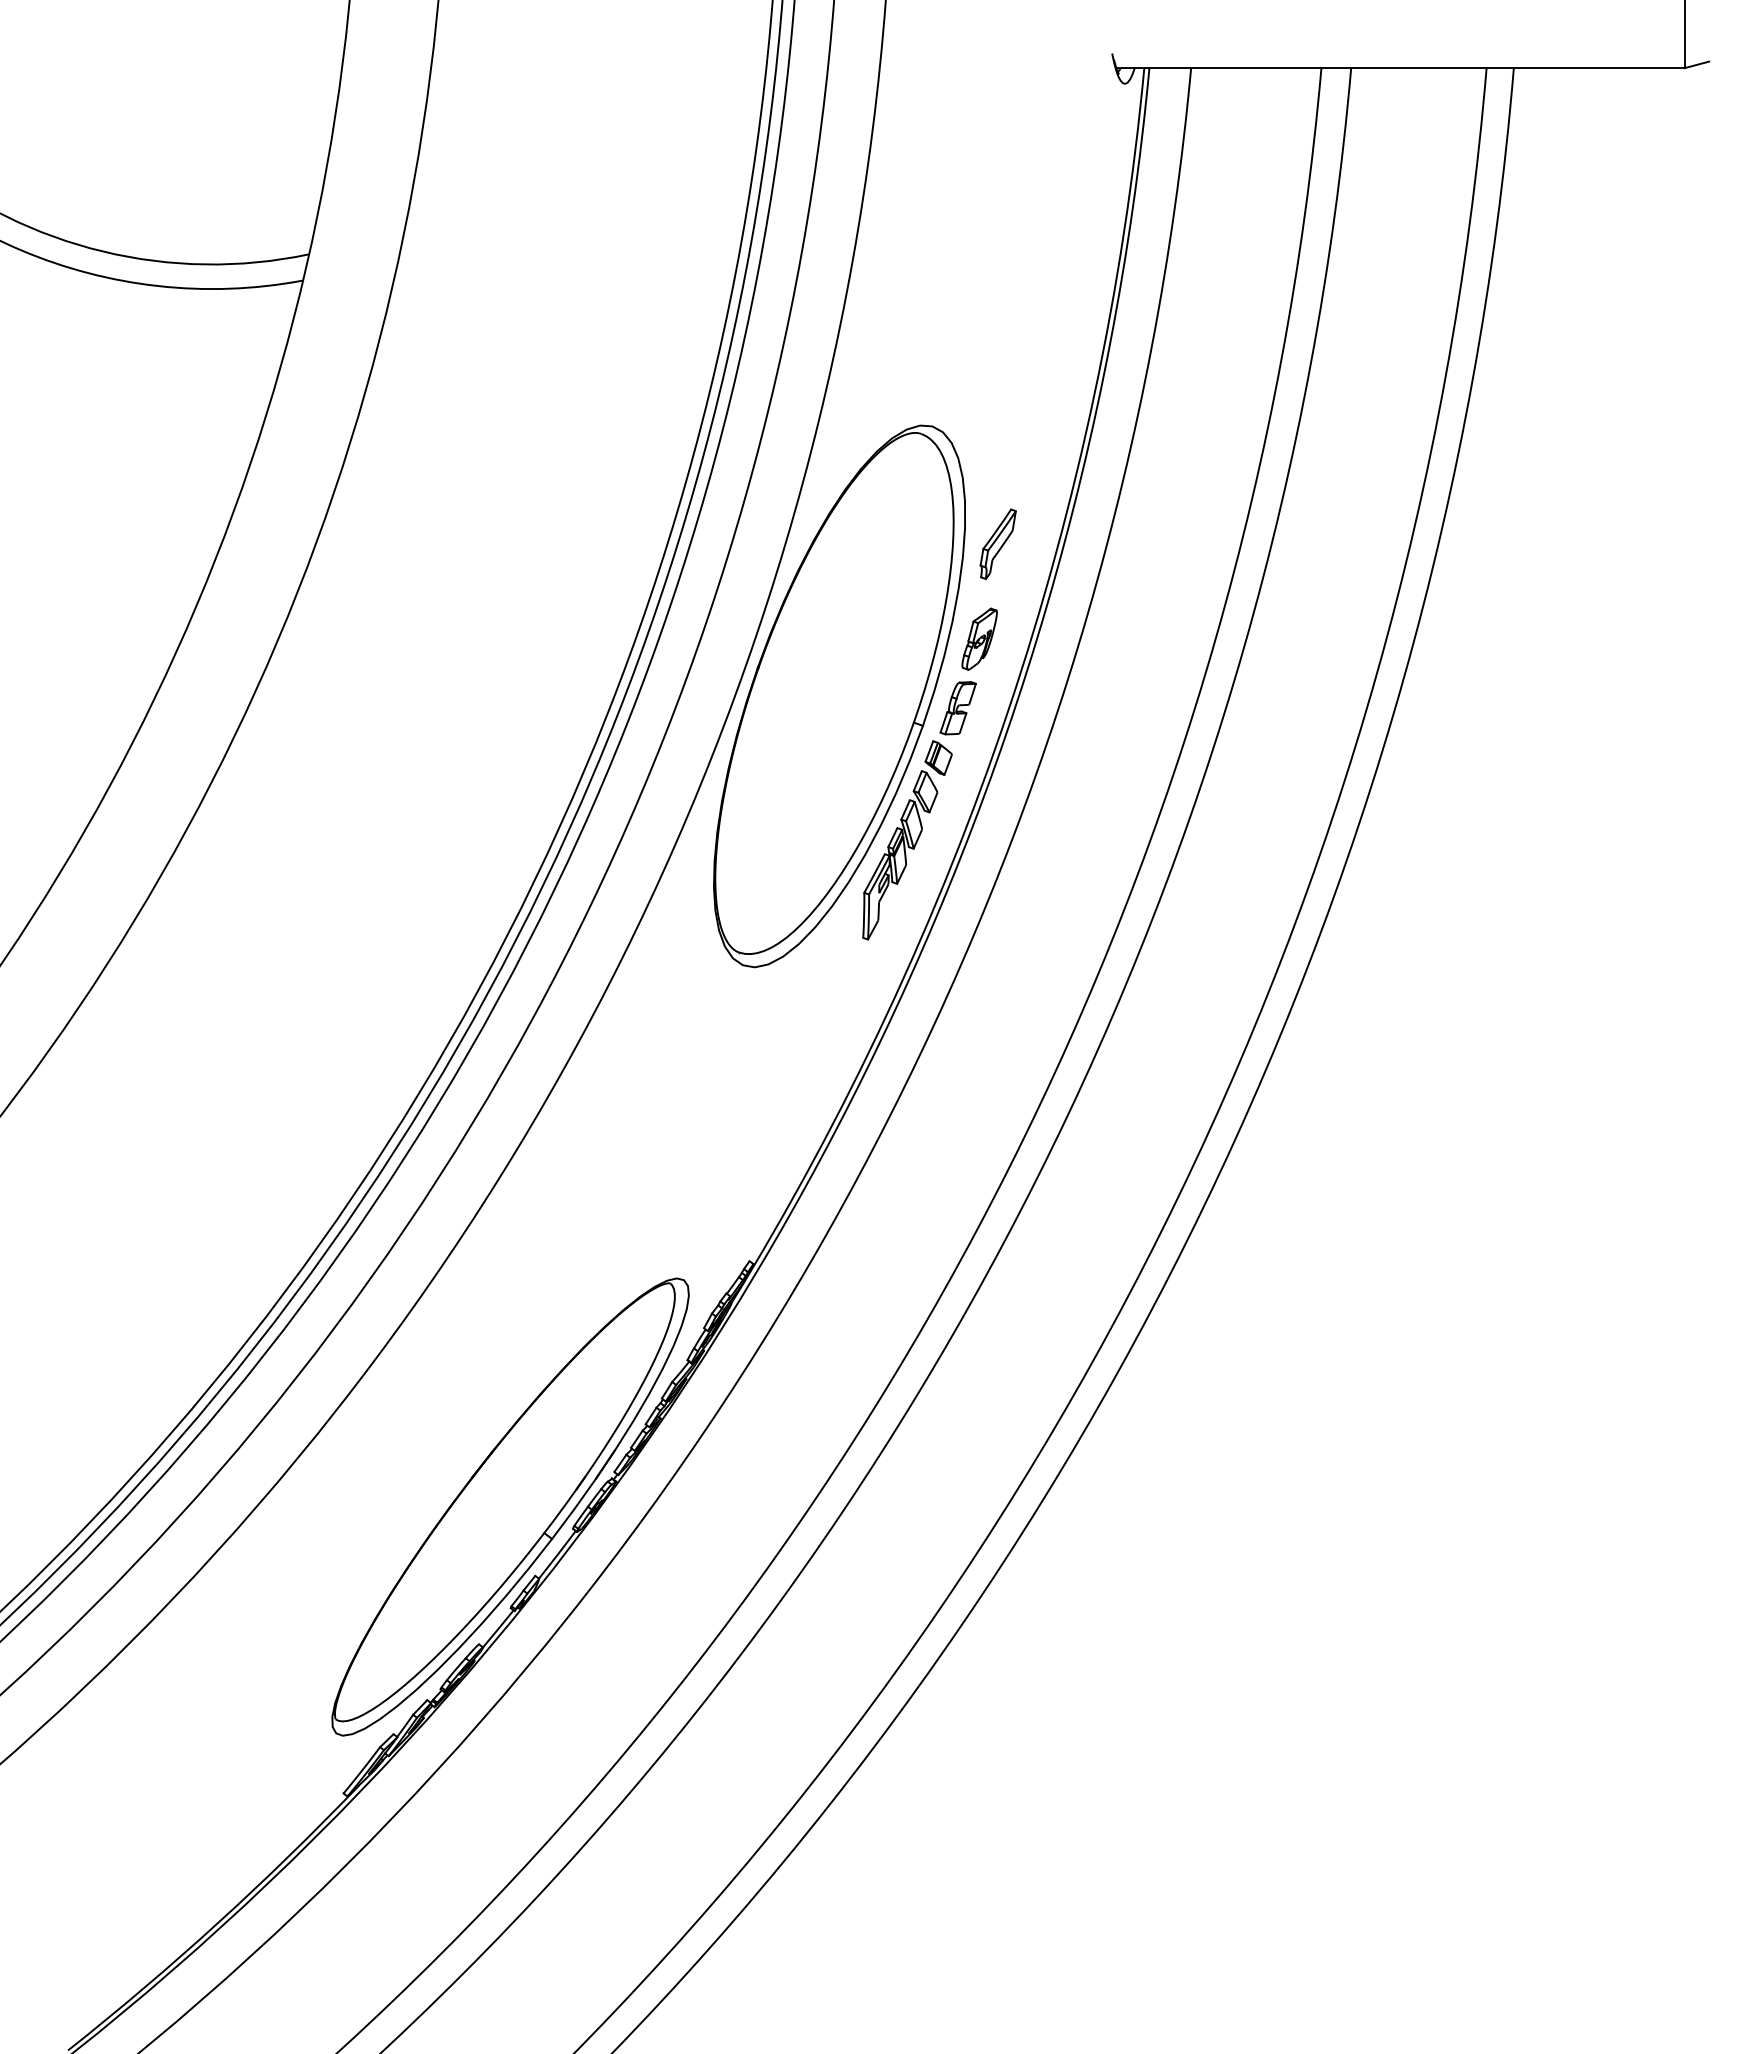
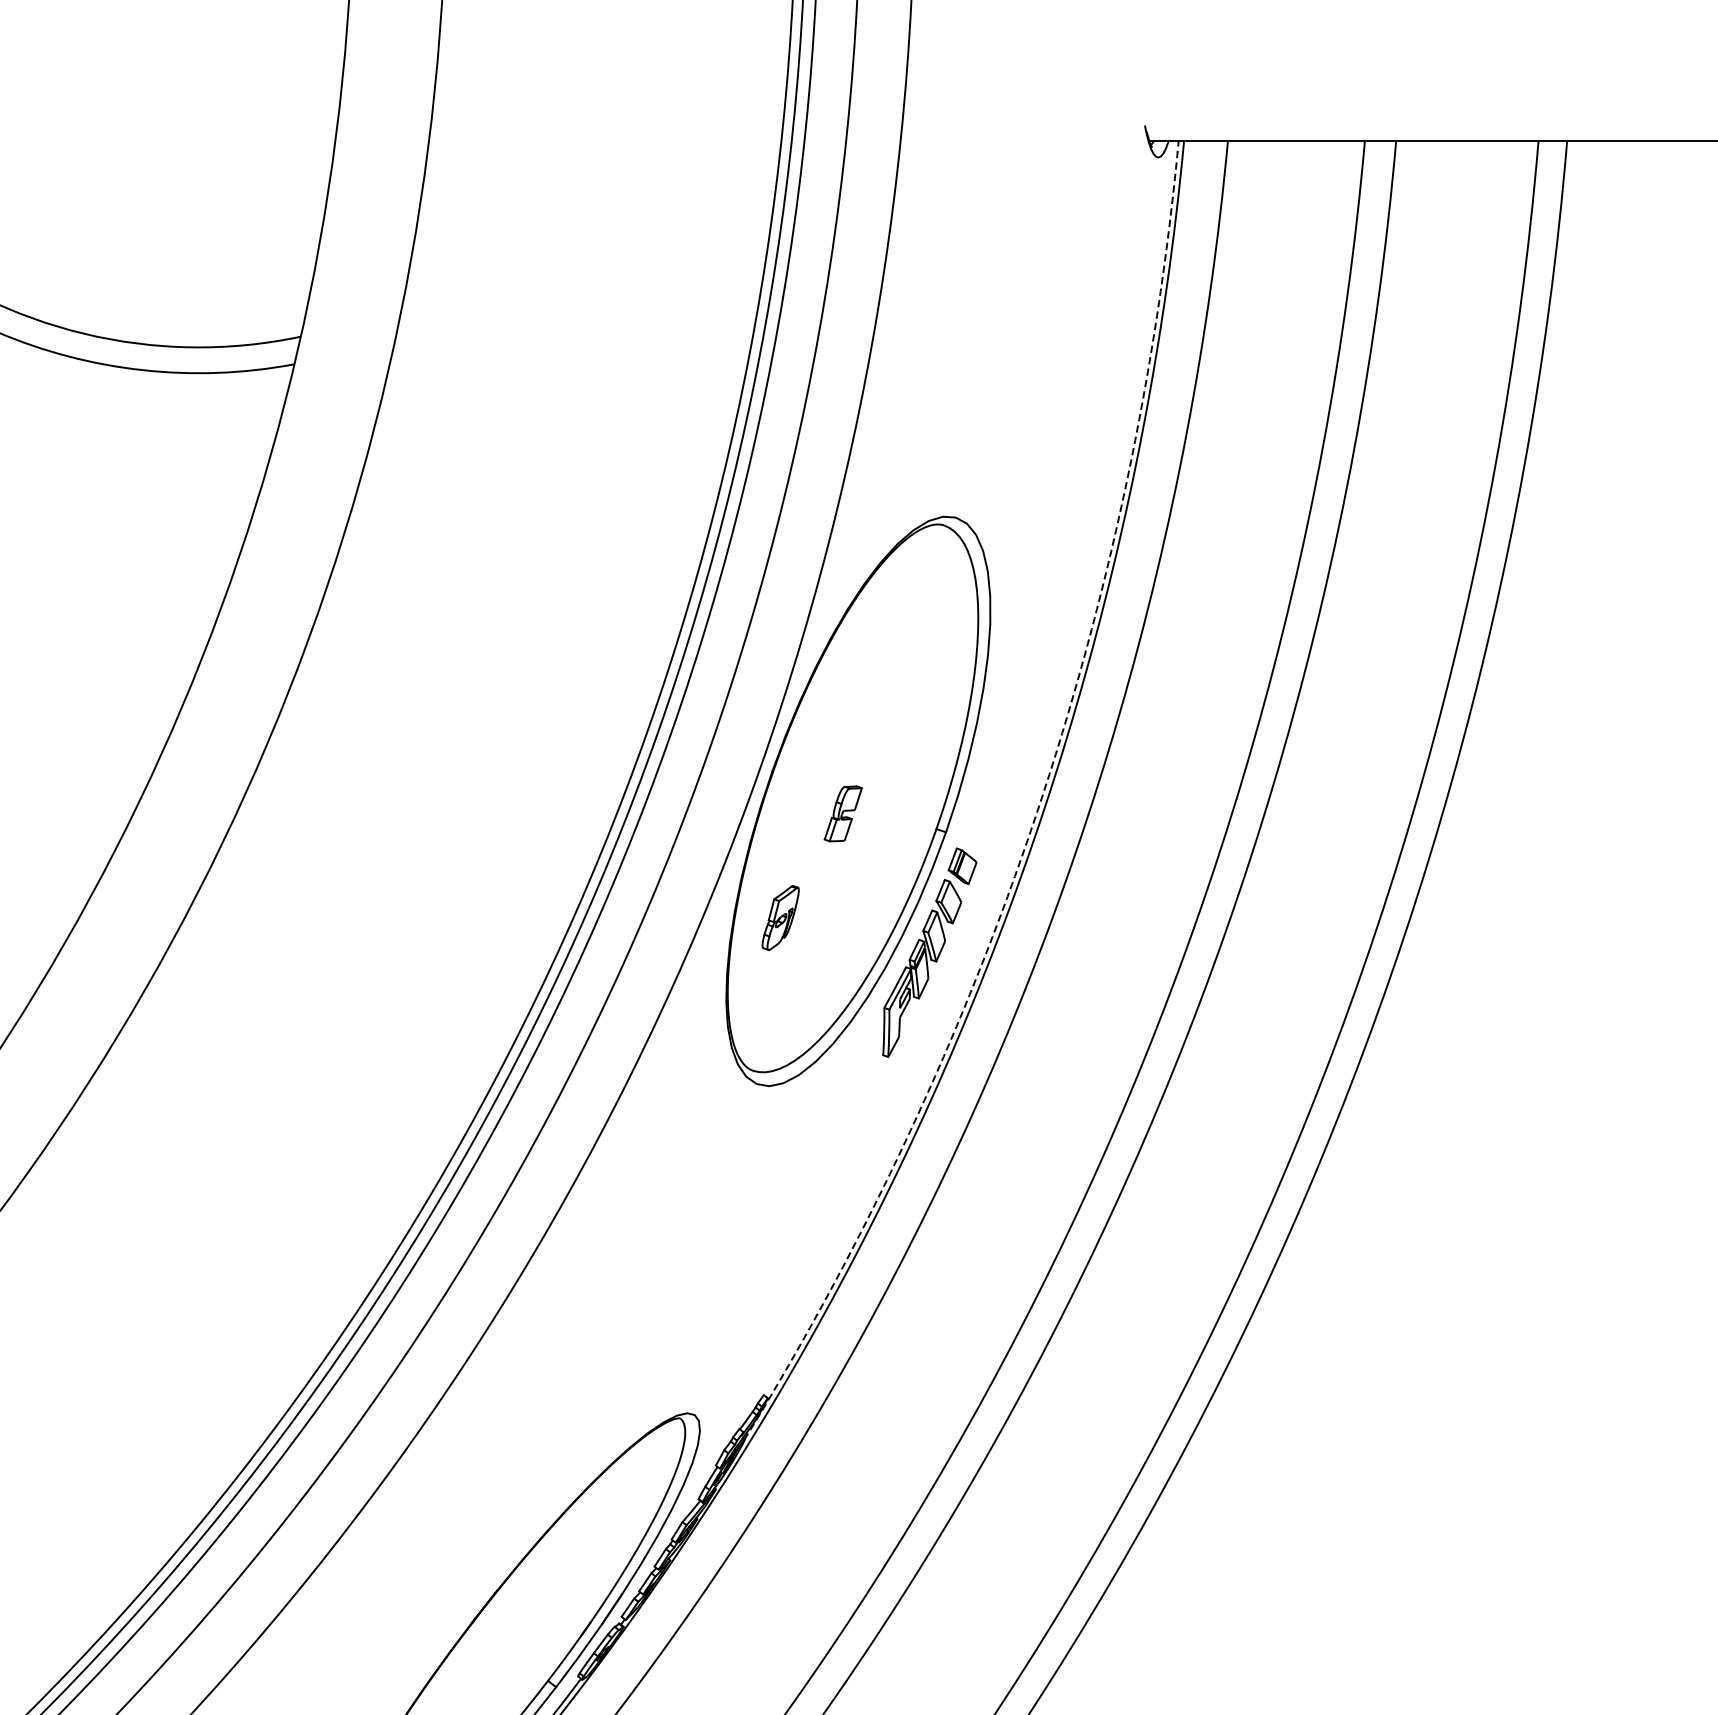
part: (997, 543) -> (1024, 640), removed
part: (979, 638) -> (780, 917), moved
part: (957, 708) -> (842, 814), moved
arc: (1008, 709) -> (1035, 815), solid -> dashed

